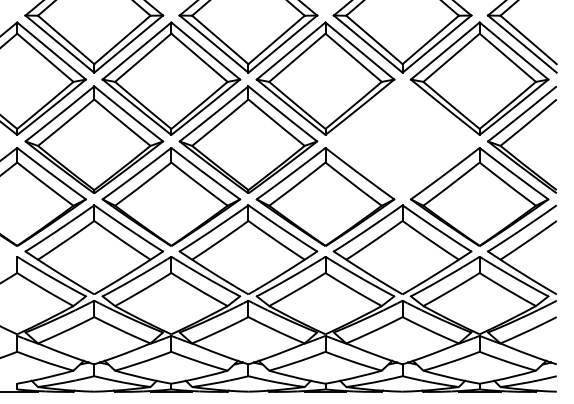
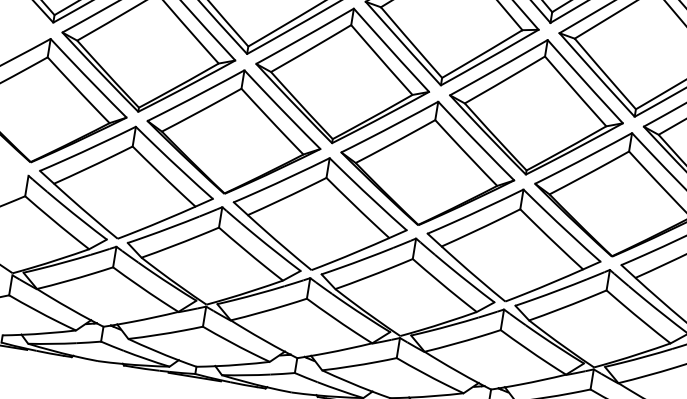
part: (402, 139) -> (536, 106), added

